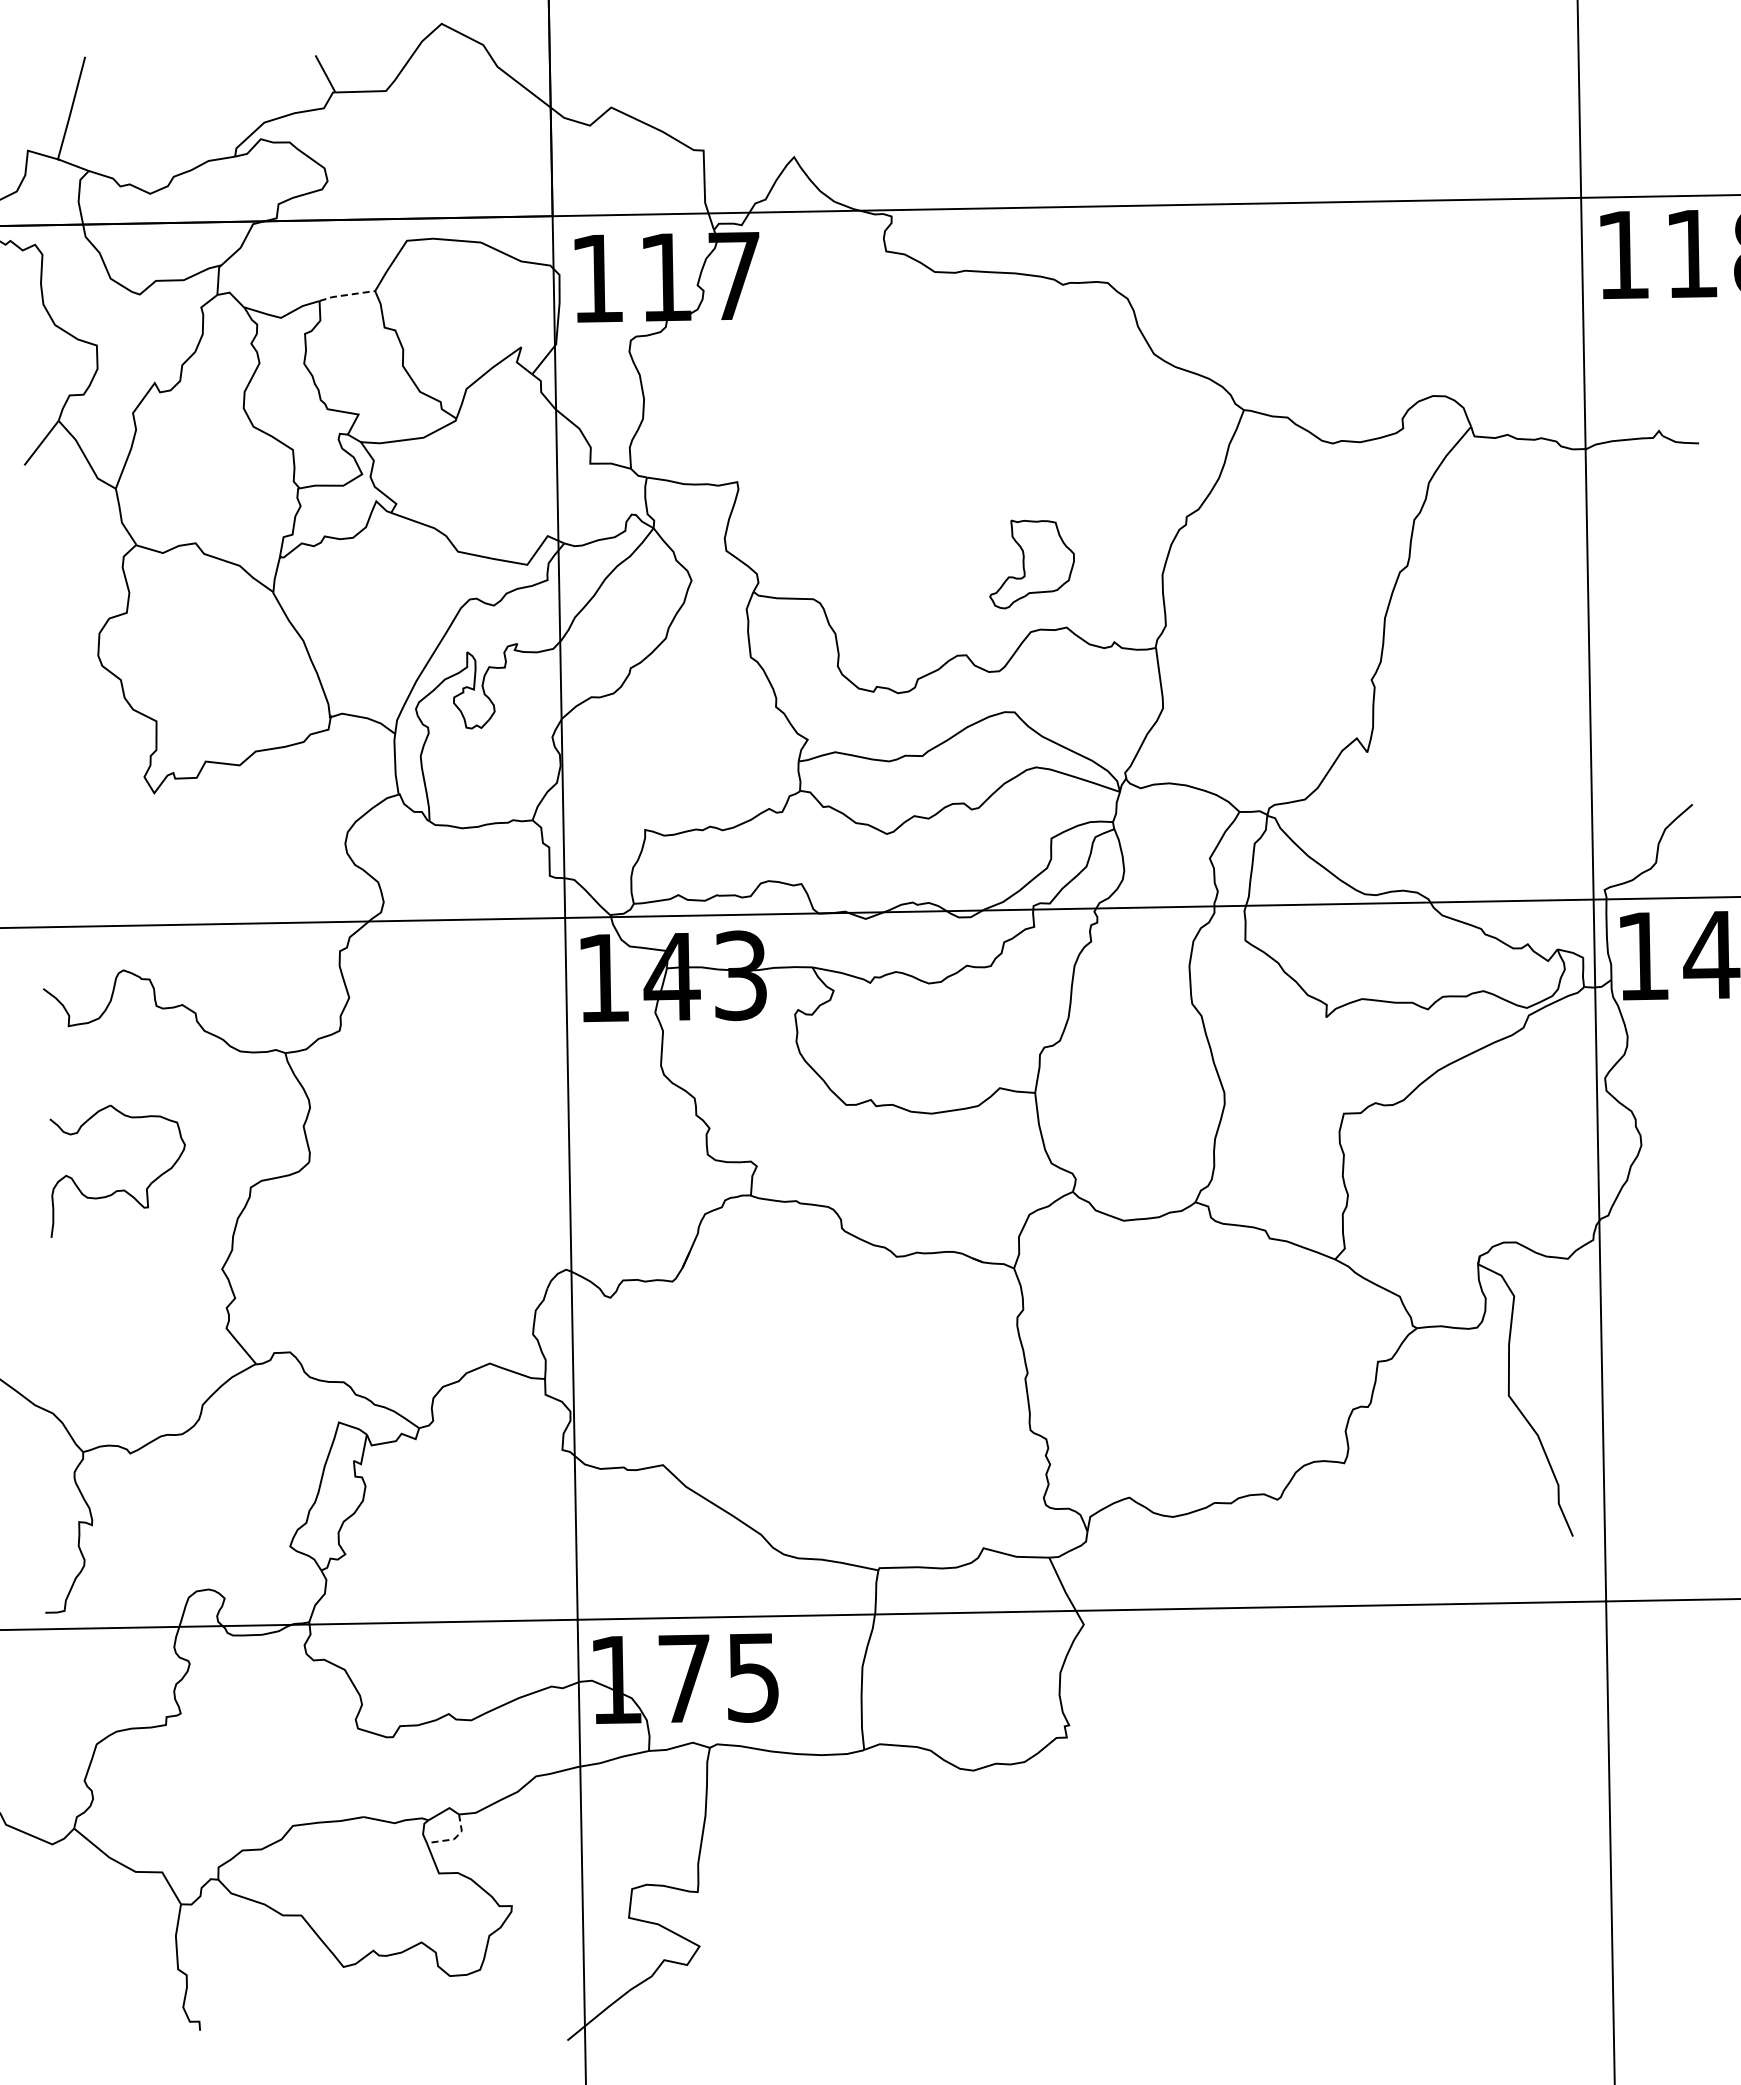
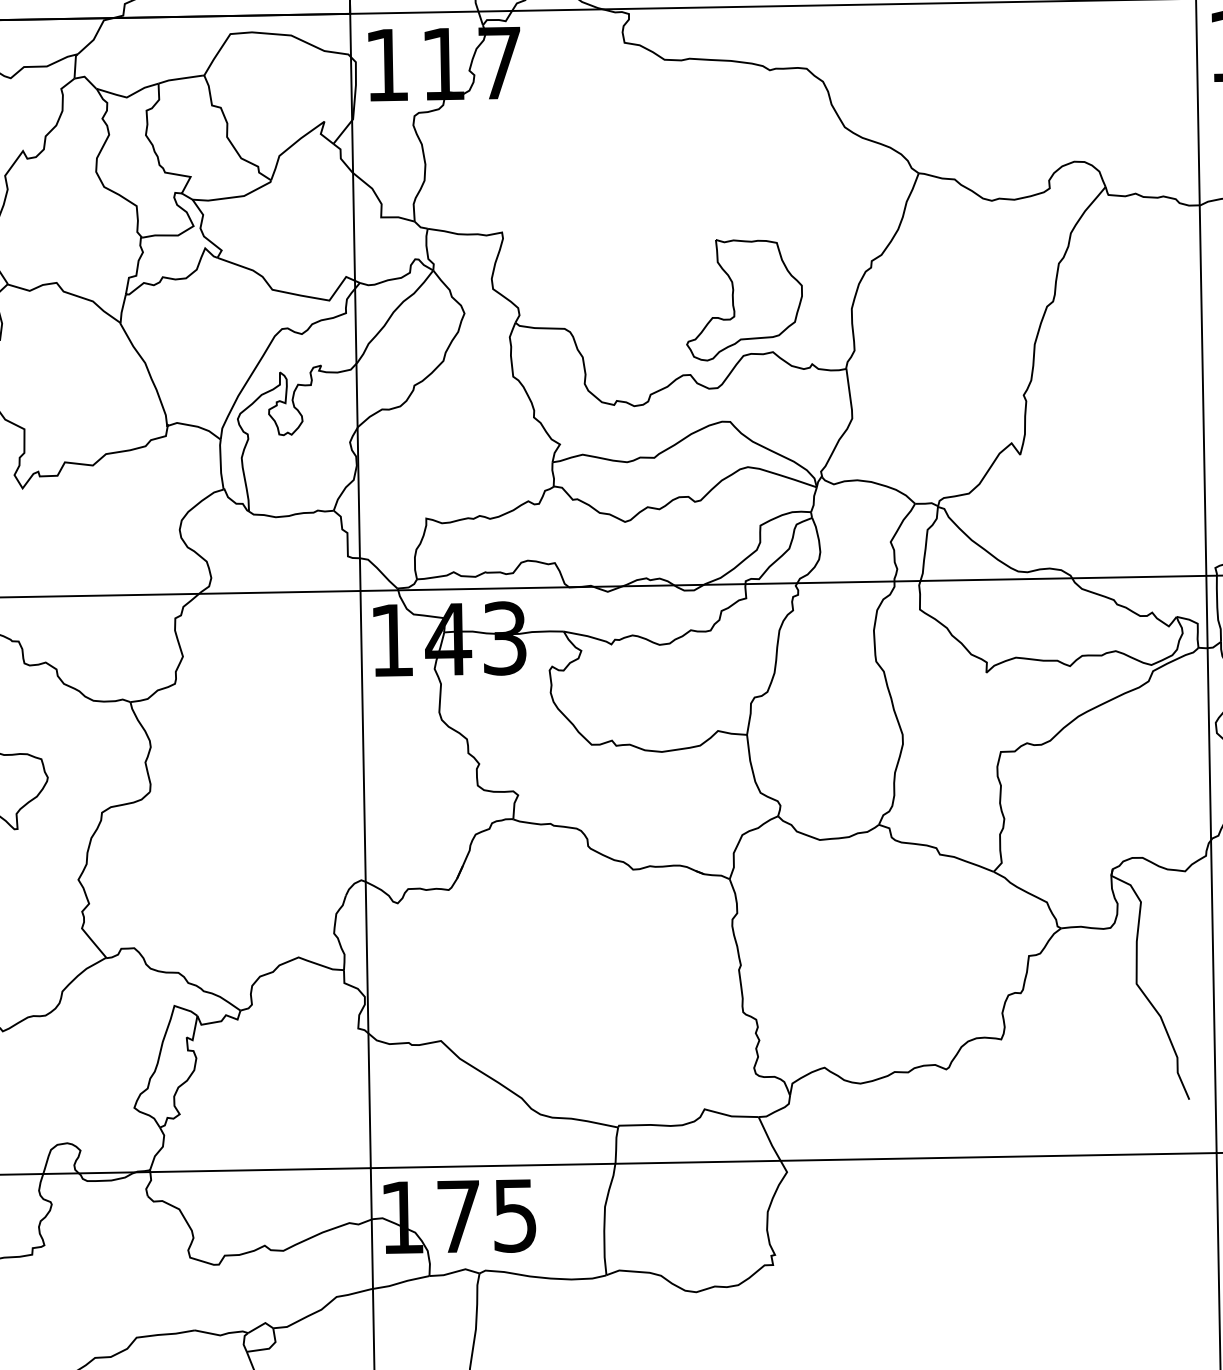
line: (346, 295) -> (180, 79), dashed -> solid
part: (1031, 564) -> (744, 300), size x1.67
line: (454, 1838) -> (269, 1348), dashed -> solid

